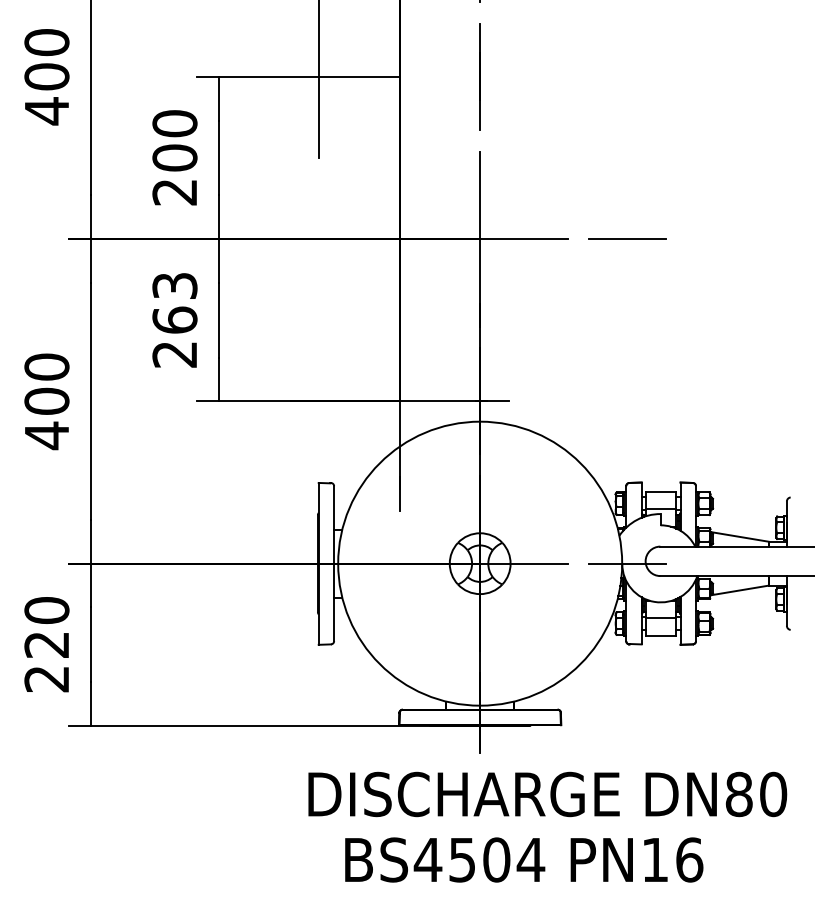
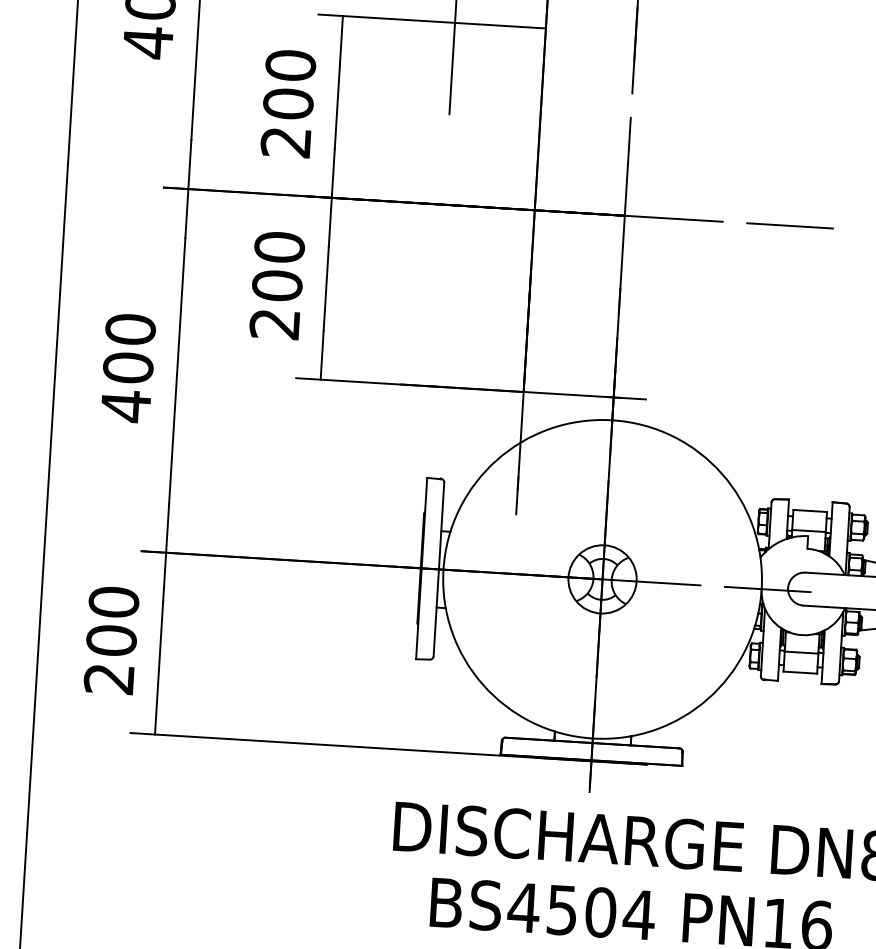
text: (174, 302) -> (277, 265), 263 -> 200
text: (46, 644) -> (111, 640), 220 -> 200

